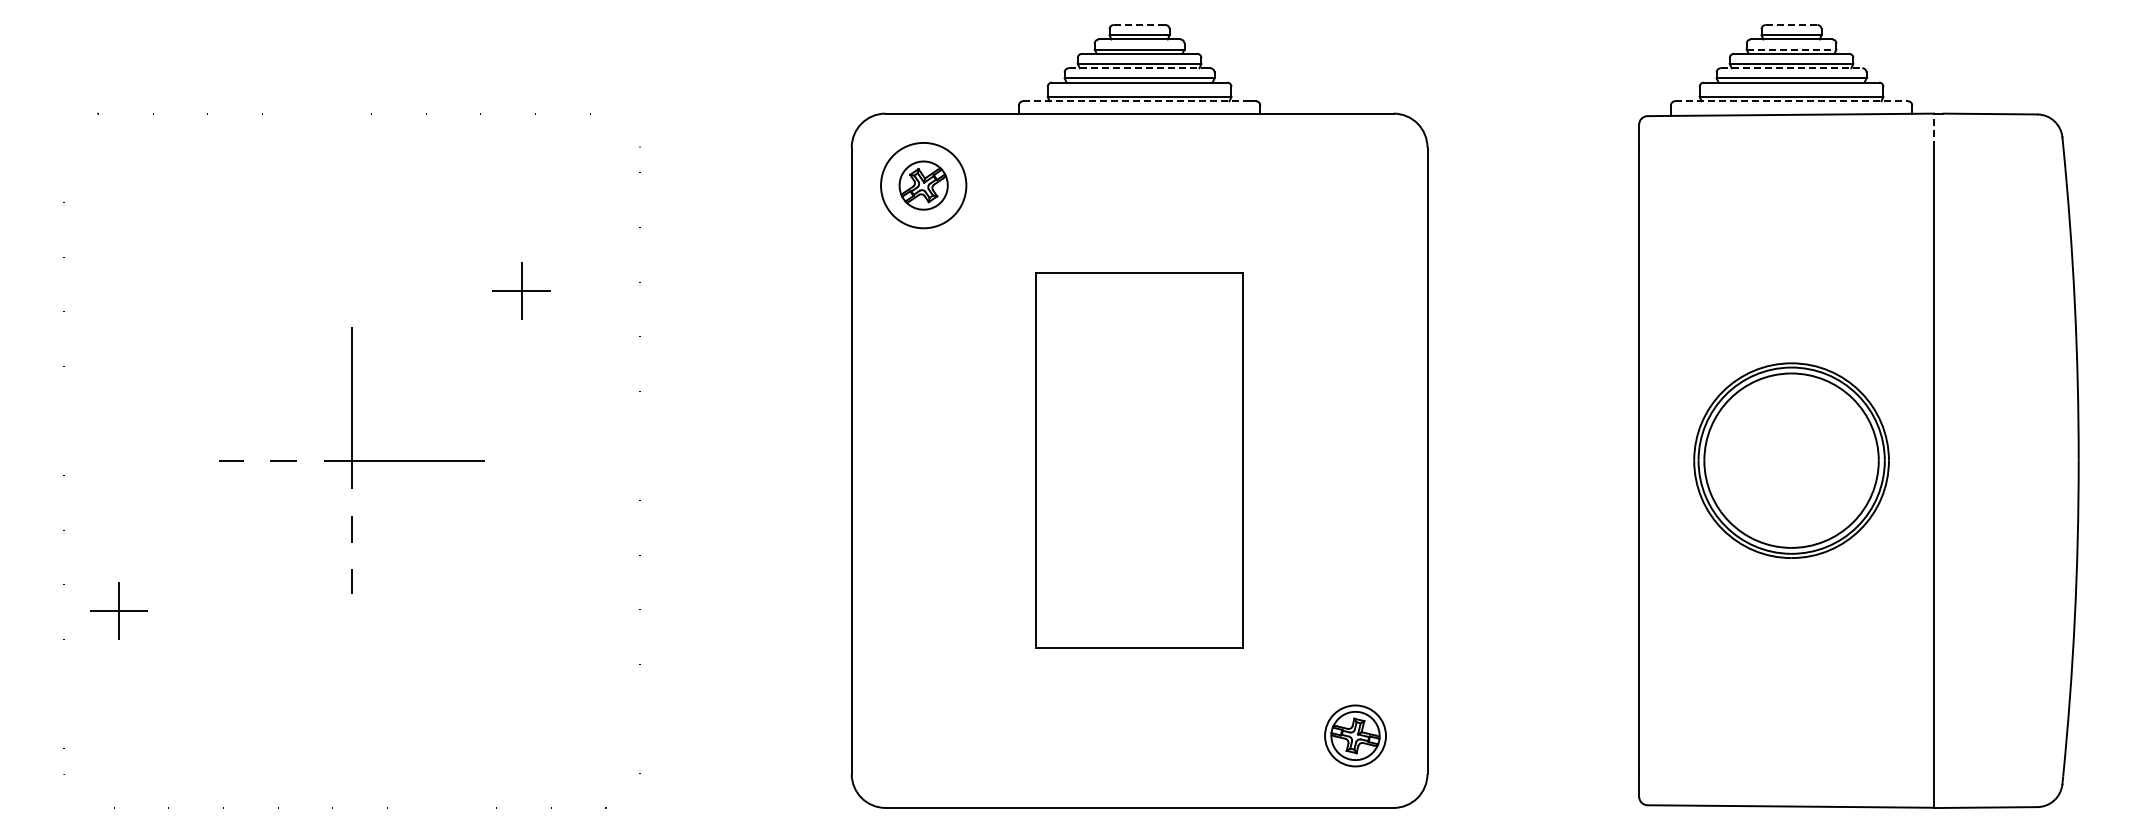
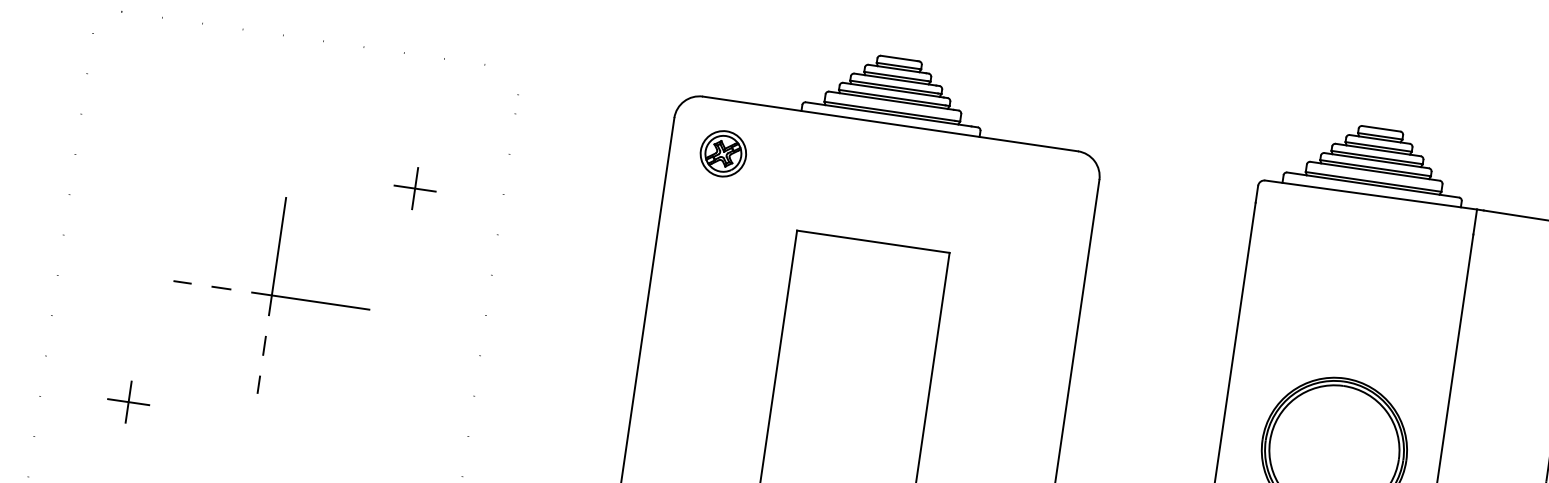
line: (1138, 25) -> (899, 58), dashed -> solid
line: (1791, 25) -> (1381, 129), dashed -> solid
line: (1791, 49) -> (1378, 146), dashed -> solid
line: (1137, 68) -> (893, 90), dashed -> solid
line: (1791, 68) -> (1376, 160), dashed -> solid
line: (1135, 101) -> (888, 114), dashed -> solid
line: (1792, 101) -> (1373, 185), dashed -> solid
line: (1934, 130) -> (1475, 222), dashed -> solid
circle: (923, 185) -> (723, 153), size x0.71
part: (118, 610) -> (128, 401), moved

